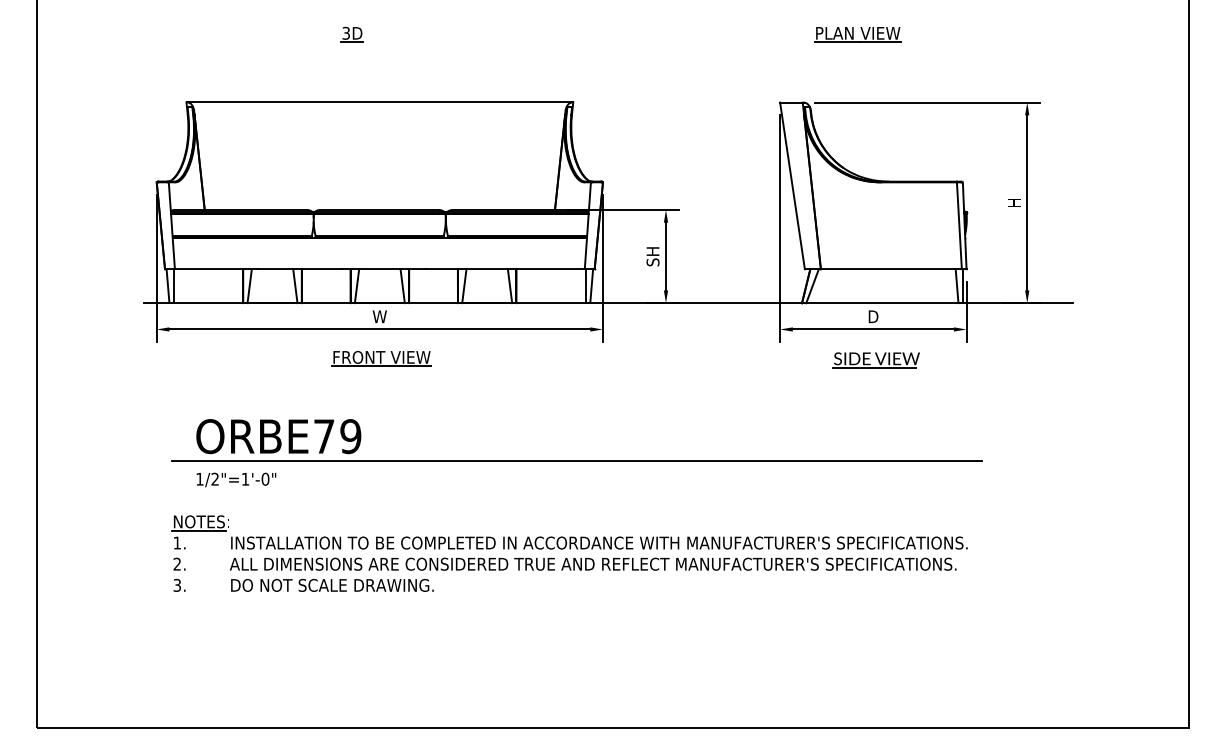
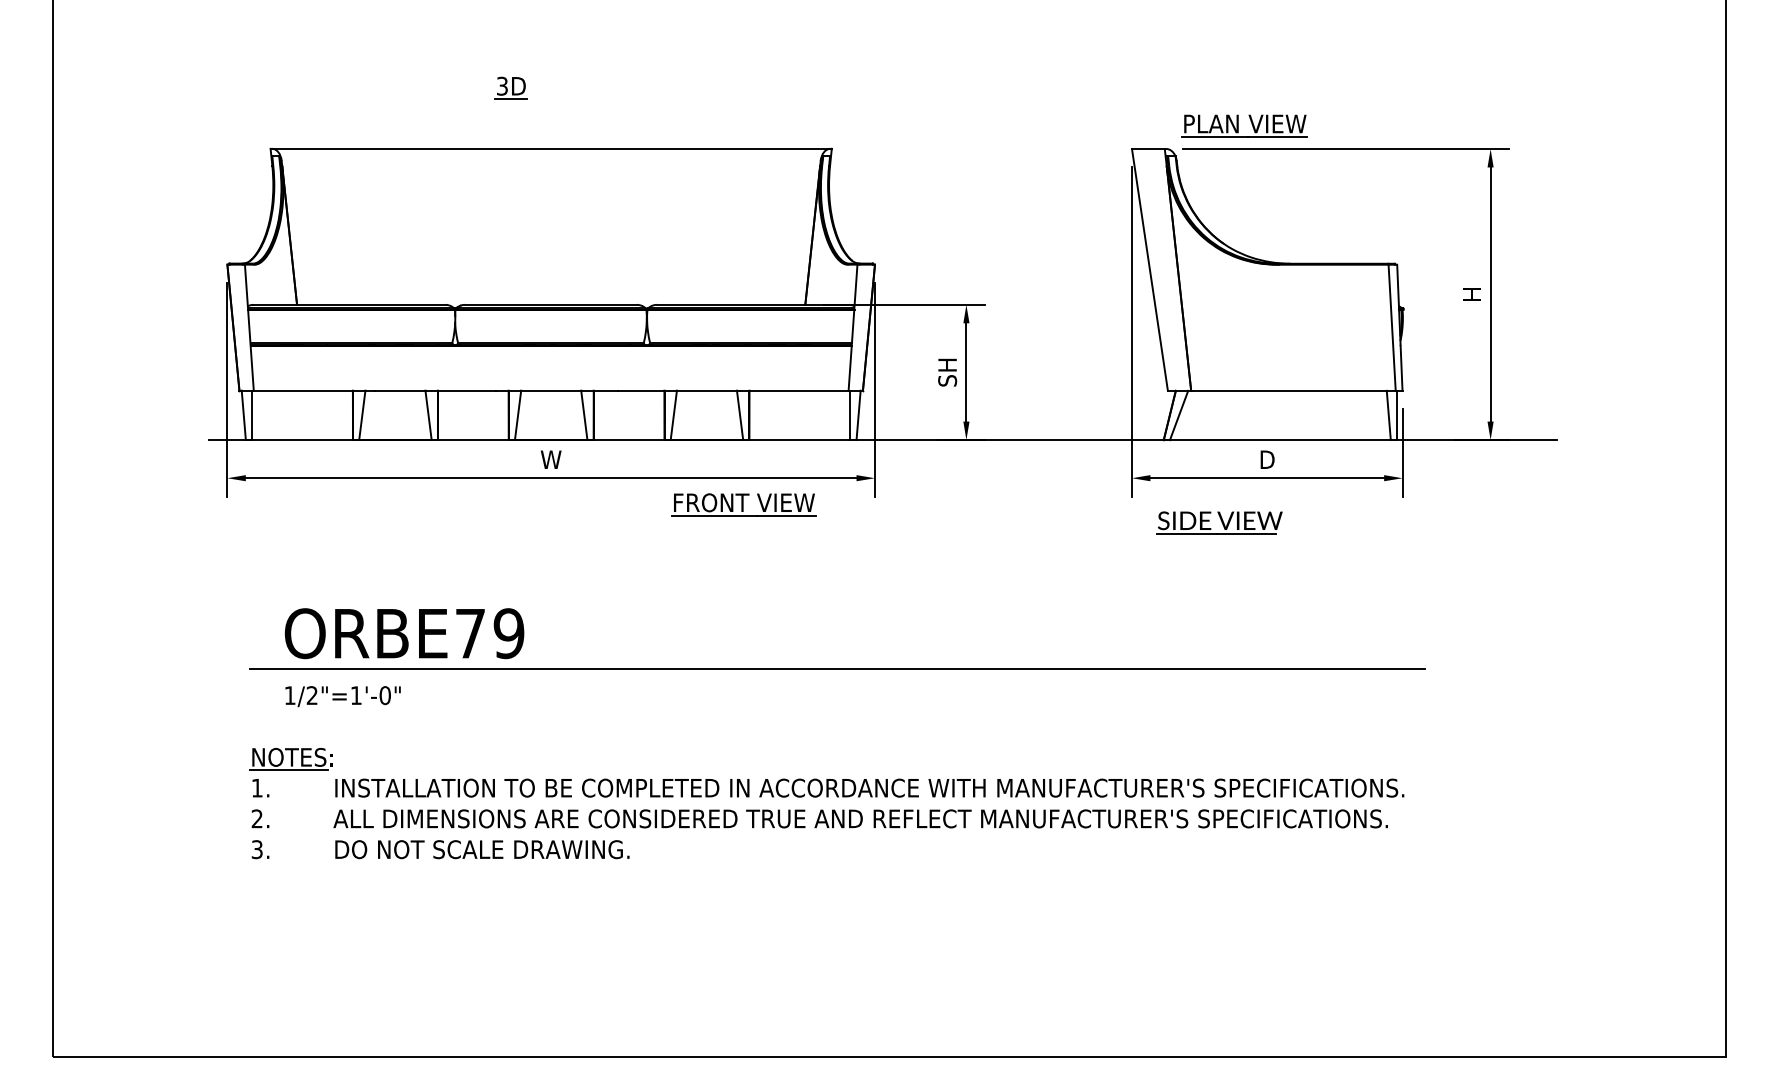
part: (351, 34) -> (510, 87), moved
part: (857, 34) -> (1244, 125), moved
part: (381, 358) -> (743, 504), moved
part: (875, 360) -> (1218, 523), moved

